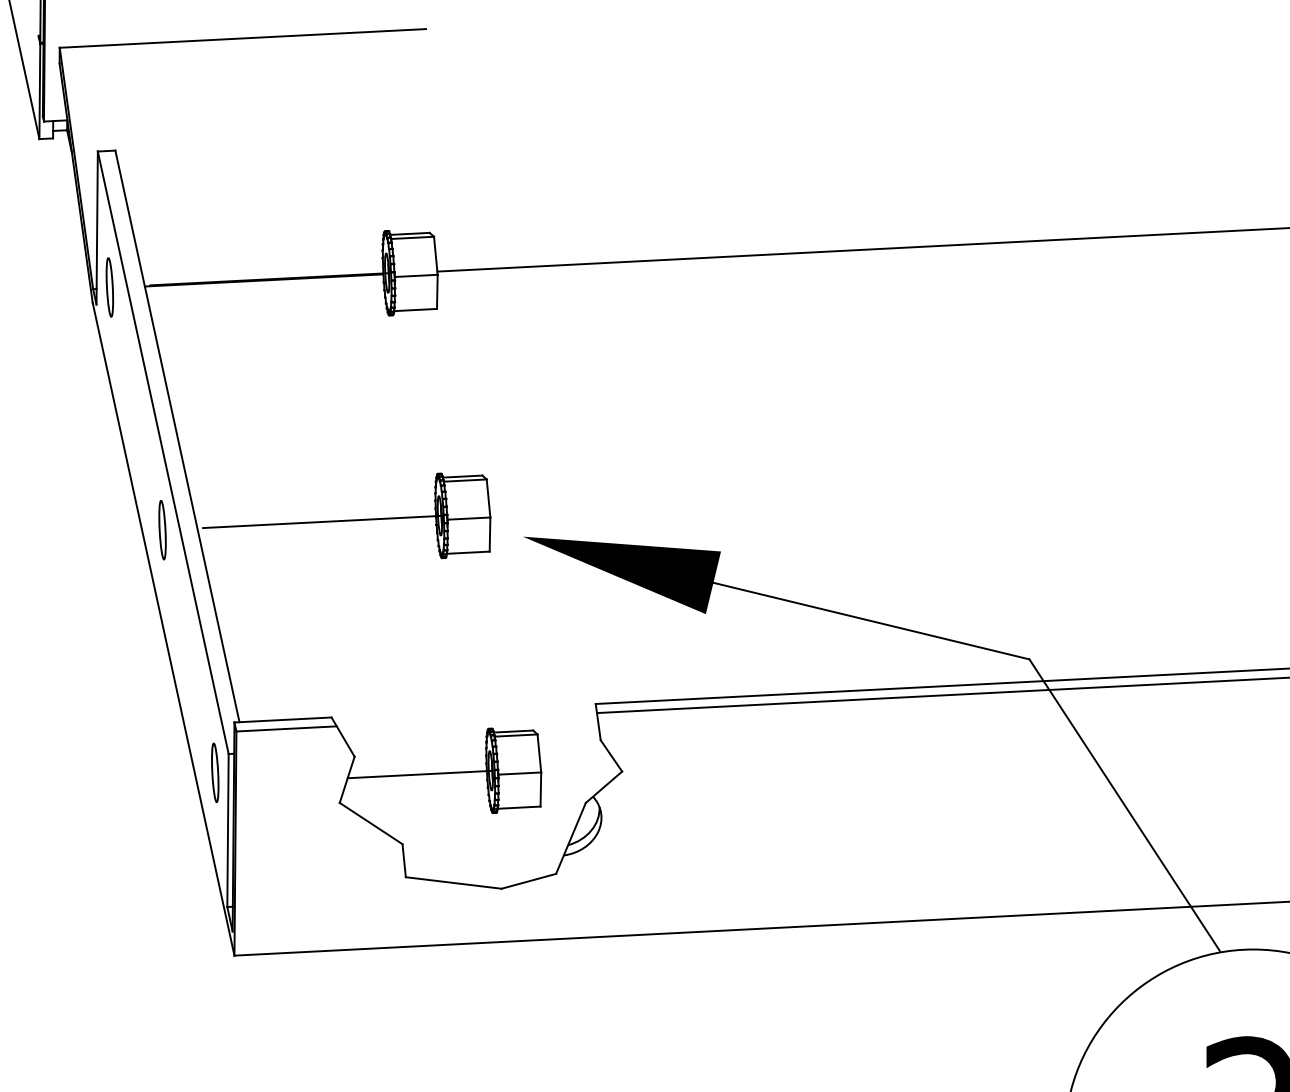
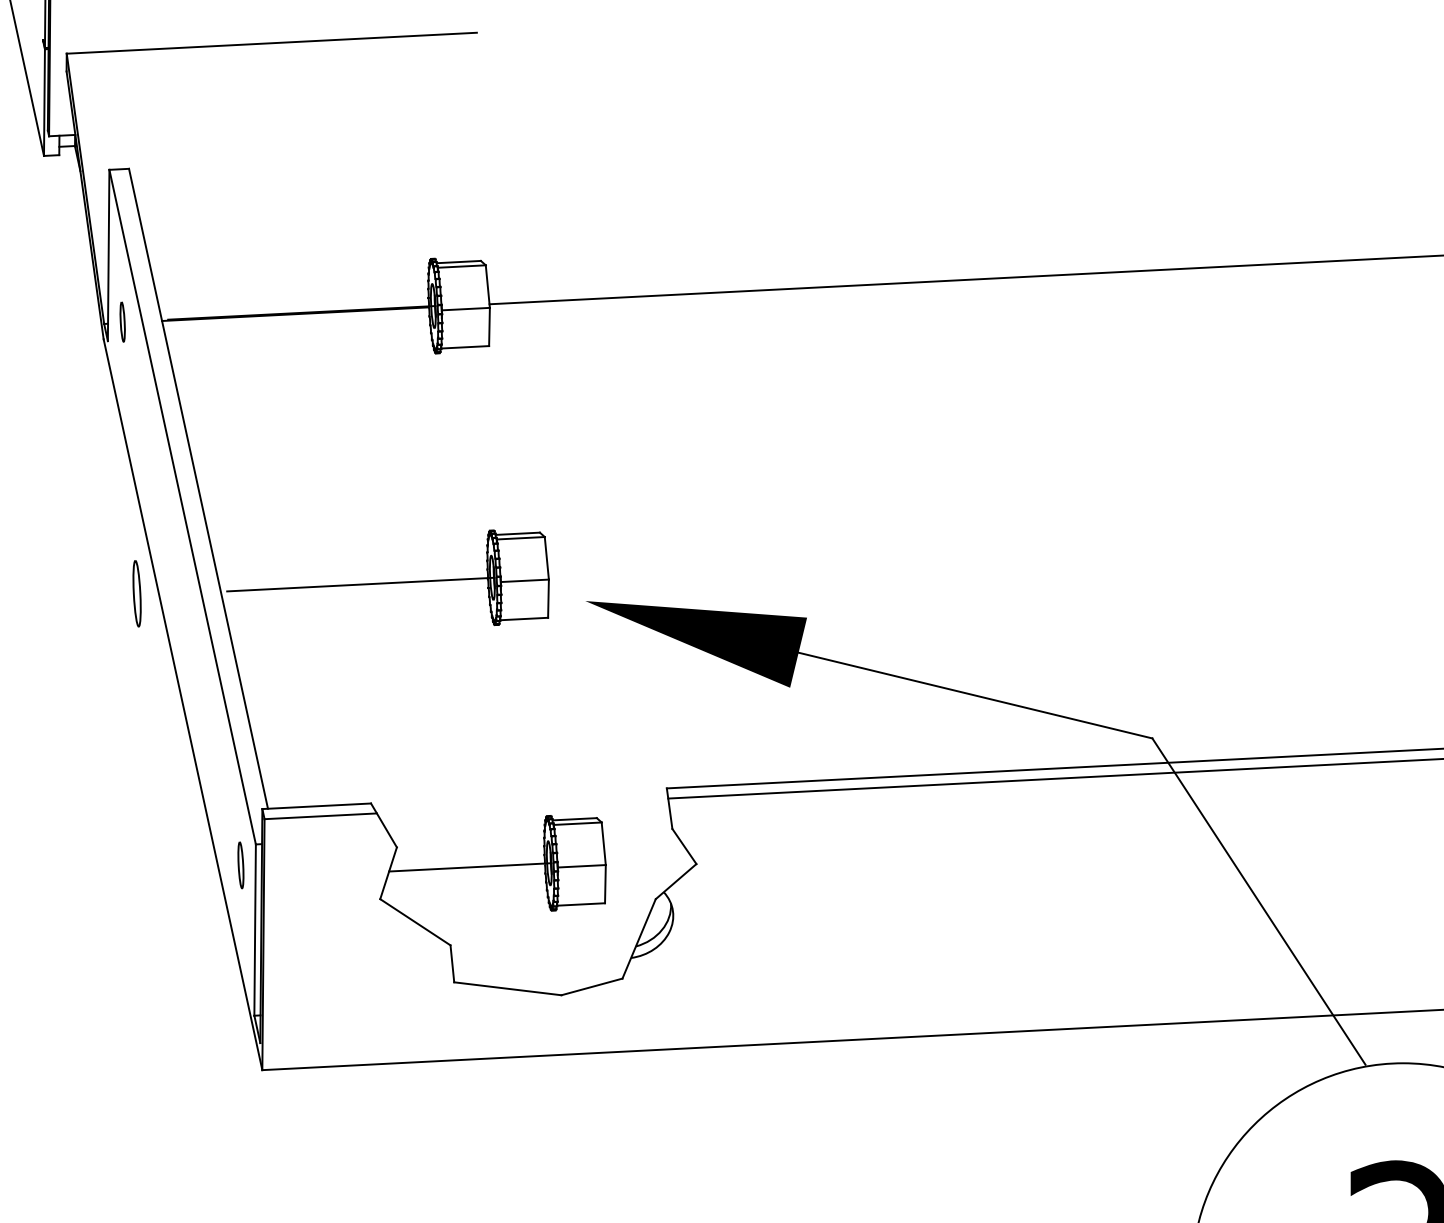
part: (109, 287) -> (122, 322), size x0.6
part: (162, 530) -> (137, 594), moved
part: (215, 772) -> (241, 865), size x0.7

